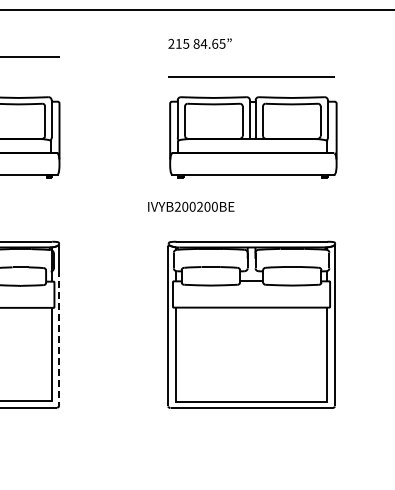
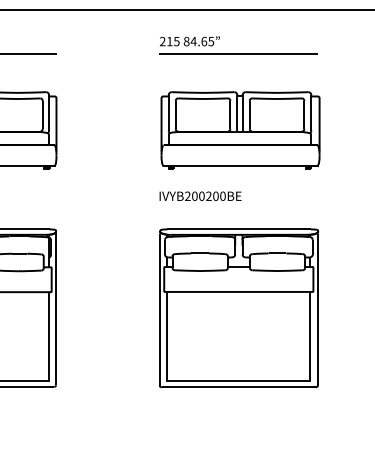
line: (251, 76) -> (238, 53), moved
text: (191, 206) -> (200, 195), moved
line: (59, 338) -> (56, 321), dashed -> solid

